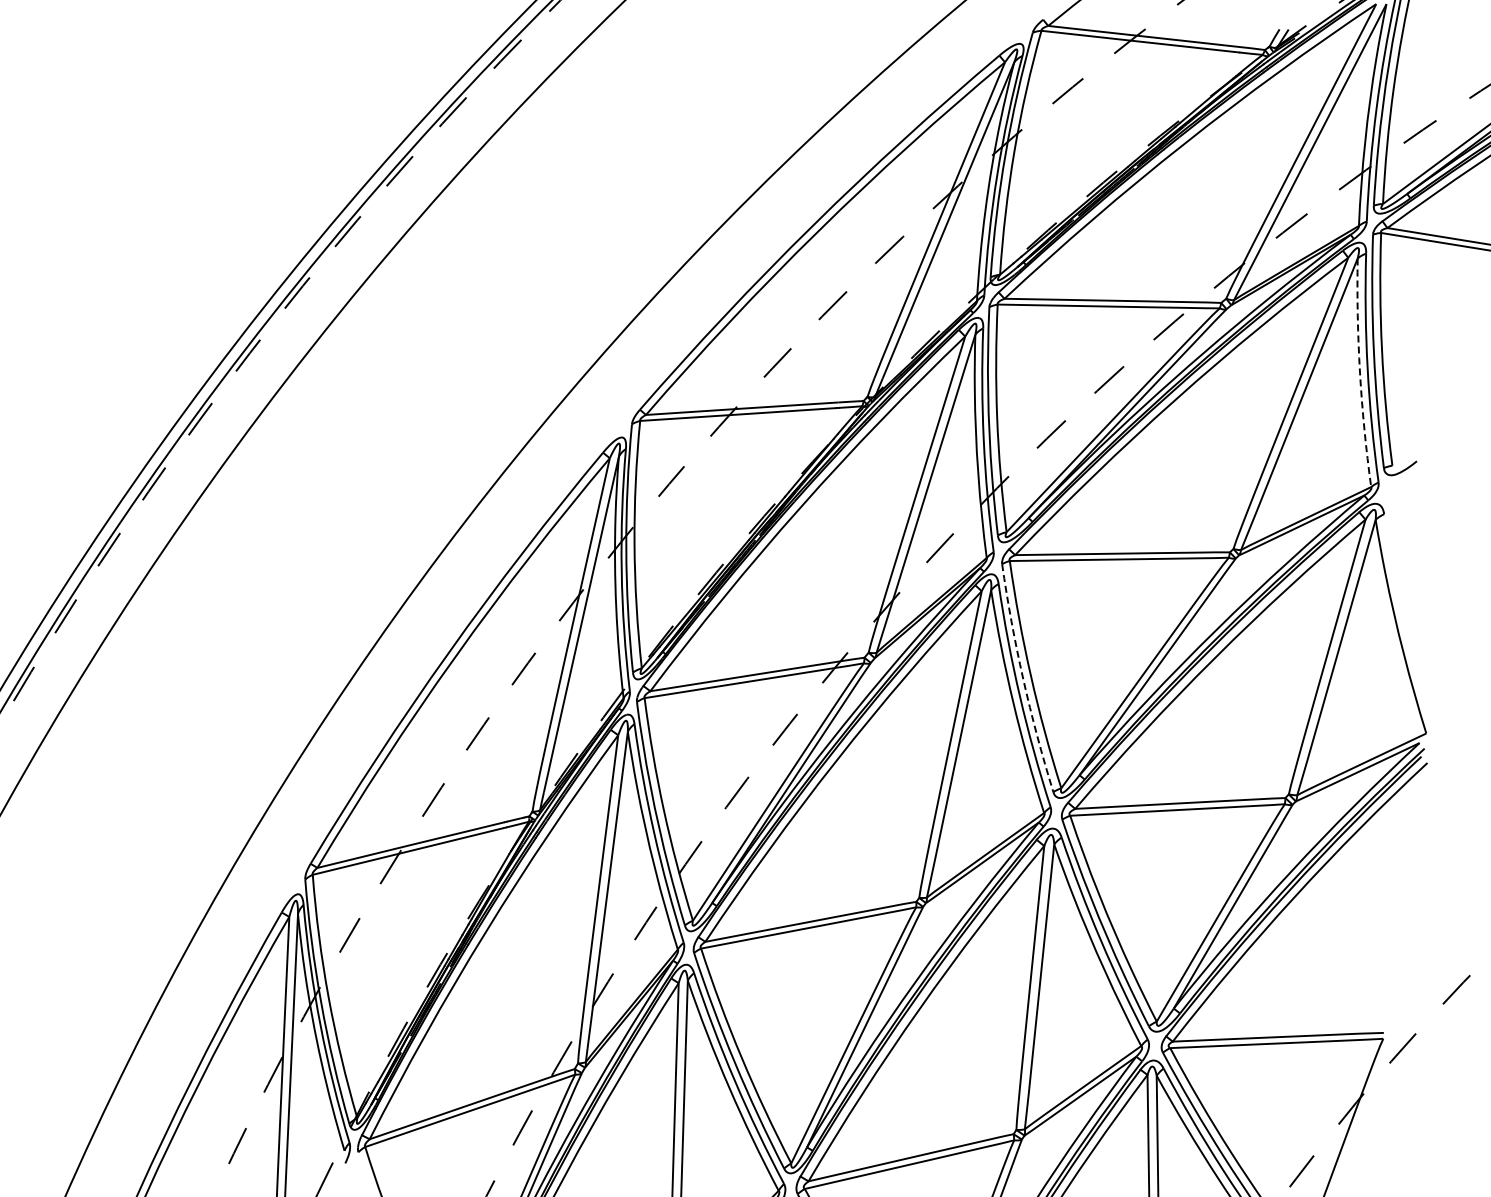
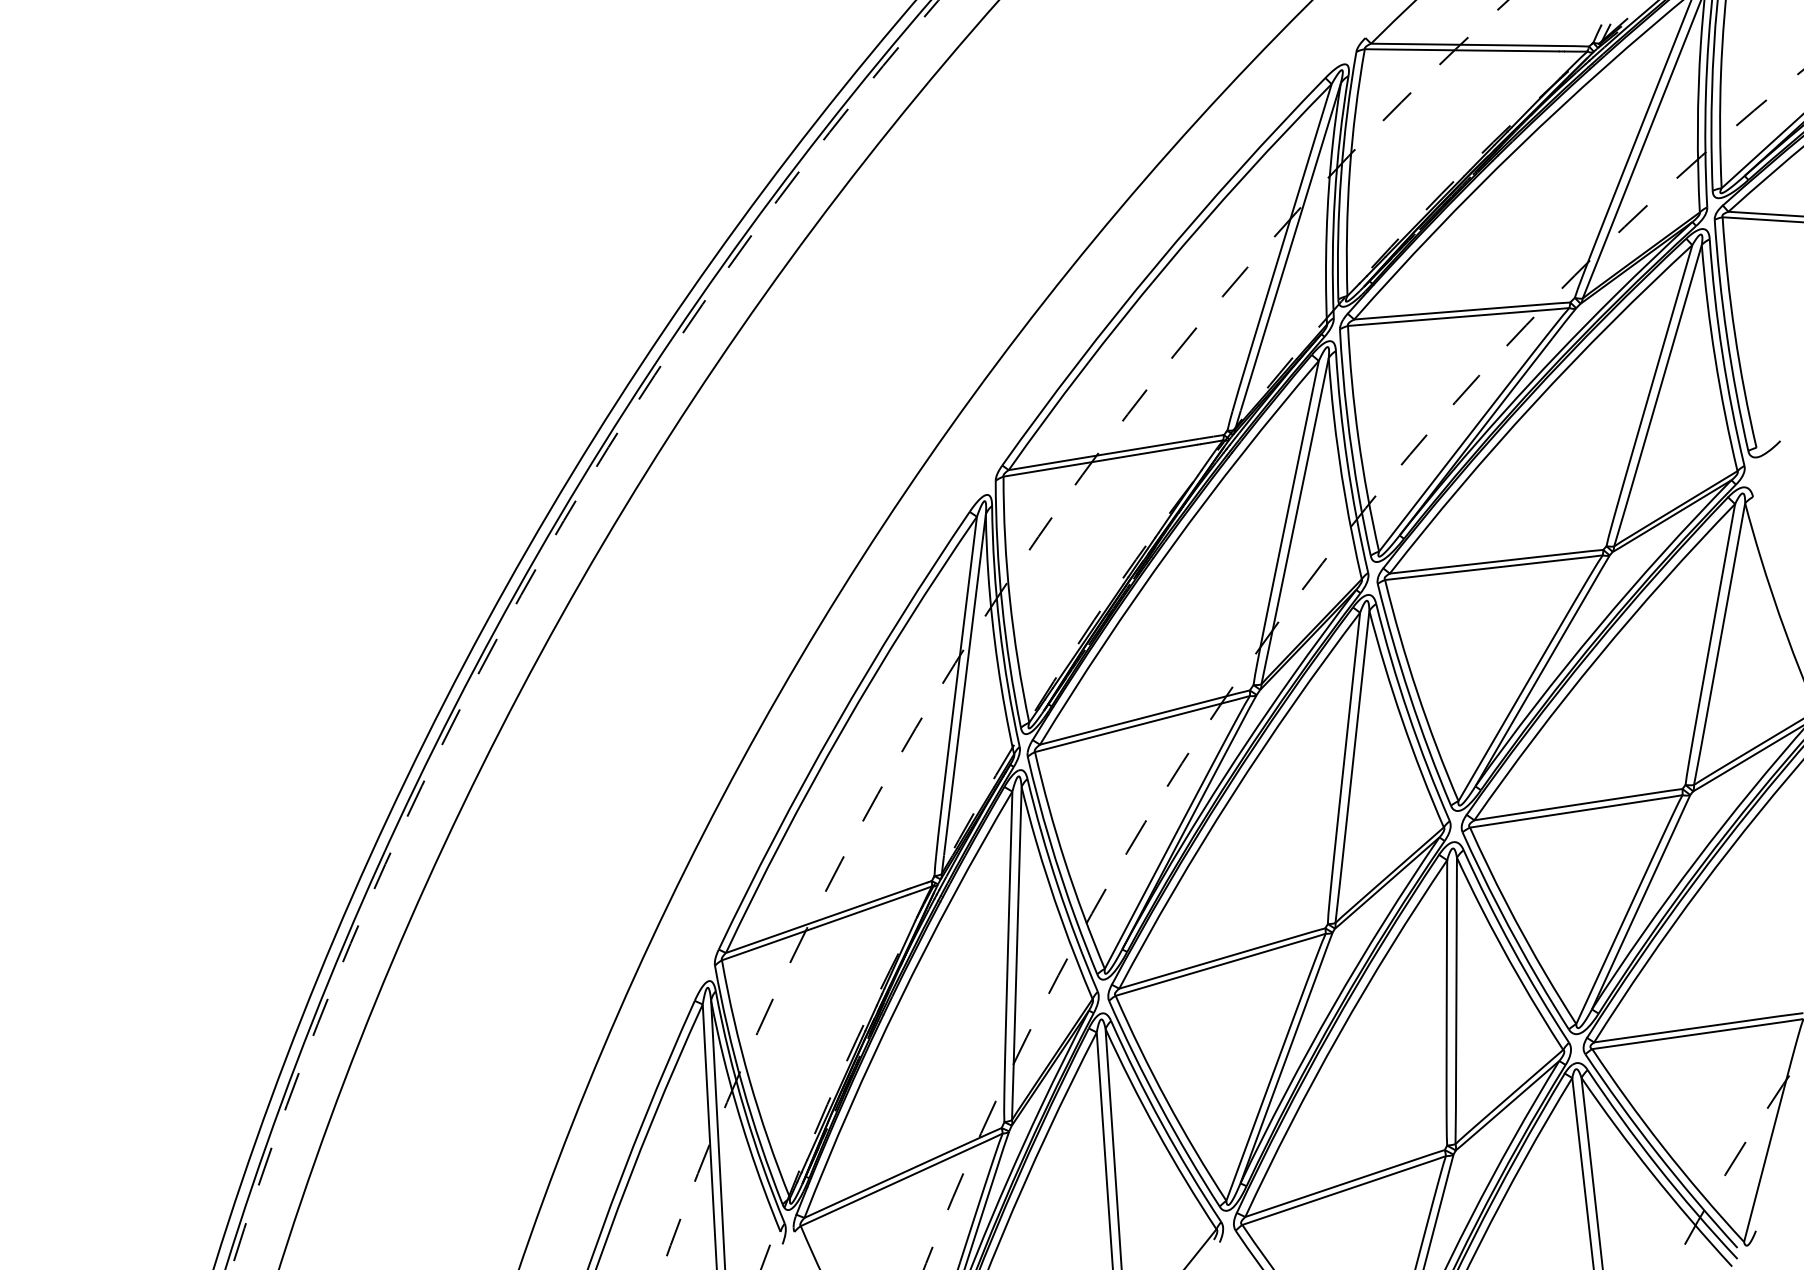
arc: (1360, 372) -> (1715, 358), dashed -> solid
arc: (1023, 679) -> (1410, 696), dashed -> solid

